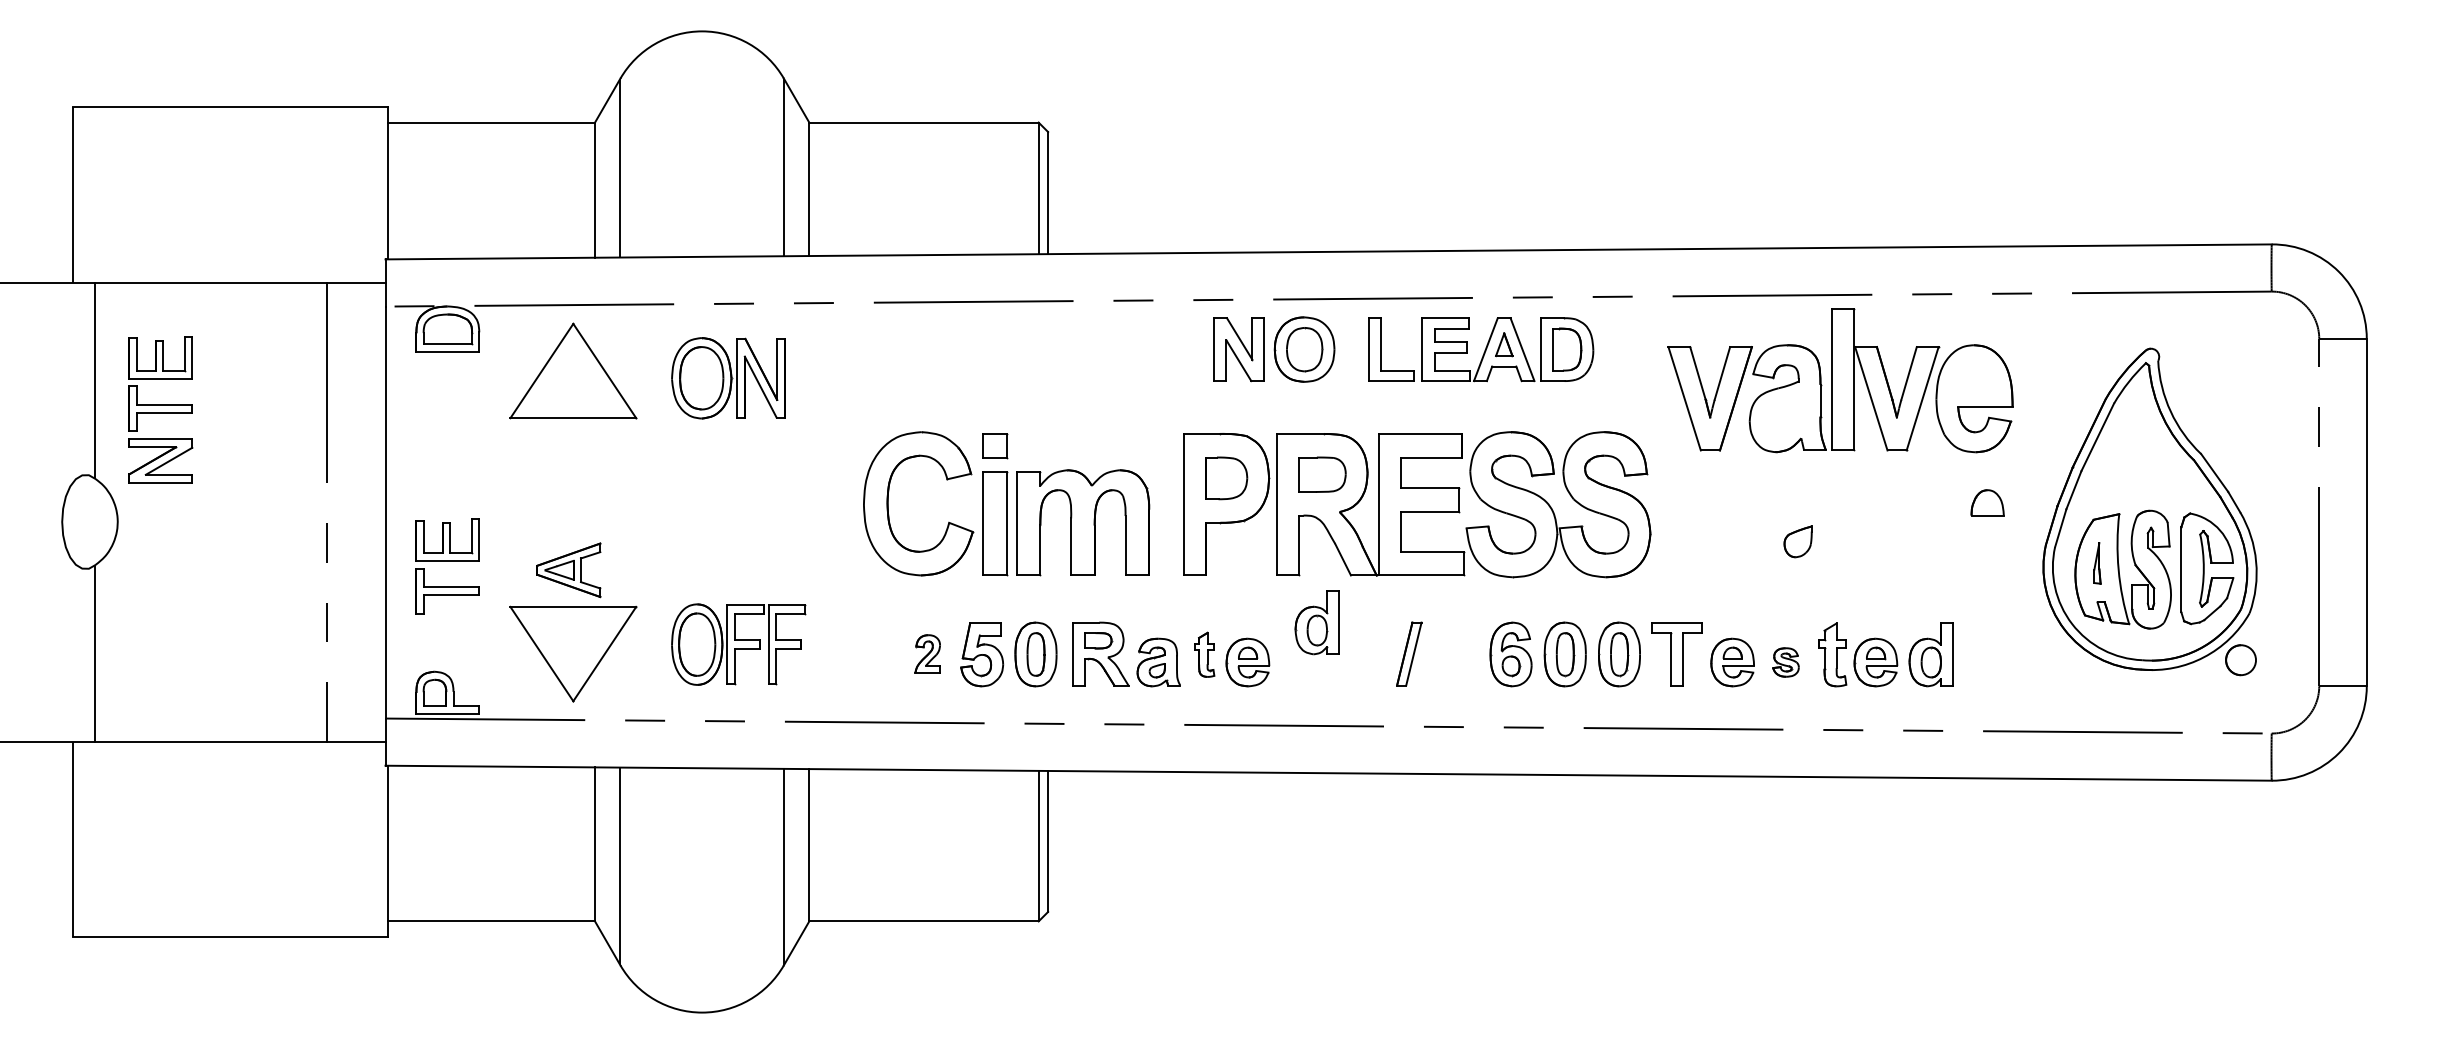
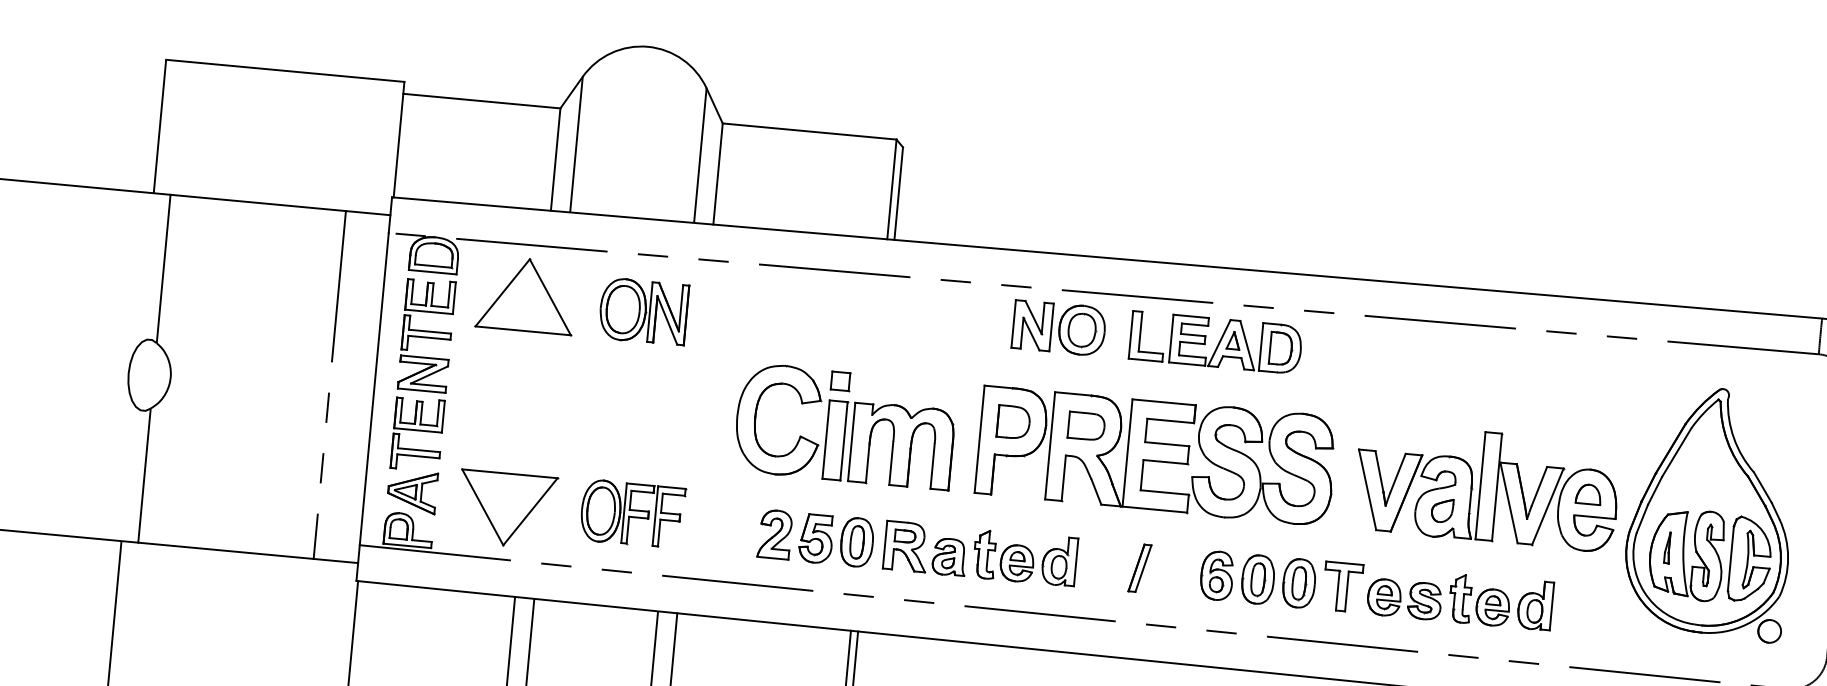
part: (1840, 380) -> (1486, 486), moved
part: (160, 409) -> (426, 335), moved
part: (568, 570) -> (412, 491), moved
part: (1316, 622) -> (1059, 561), moved
part: (927, 653) -> (774, 534), size x1.67
part: (1204, 654) -> (984, 554), size x1.43
part: (1785, 662) -> (1424, 601), size x1.67

